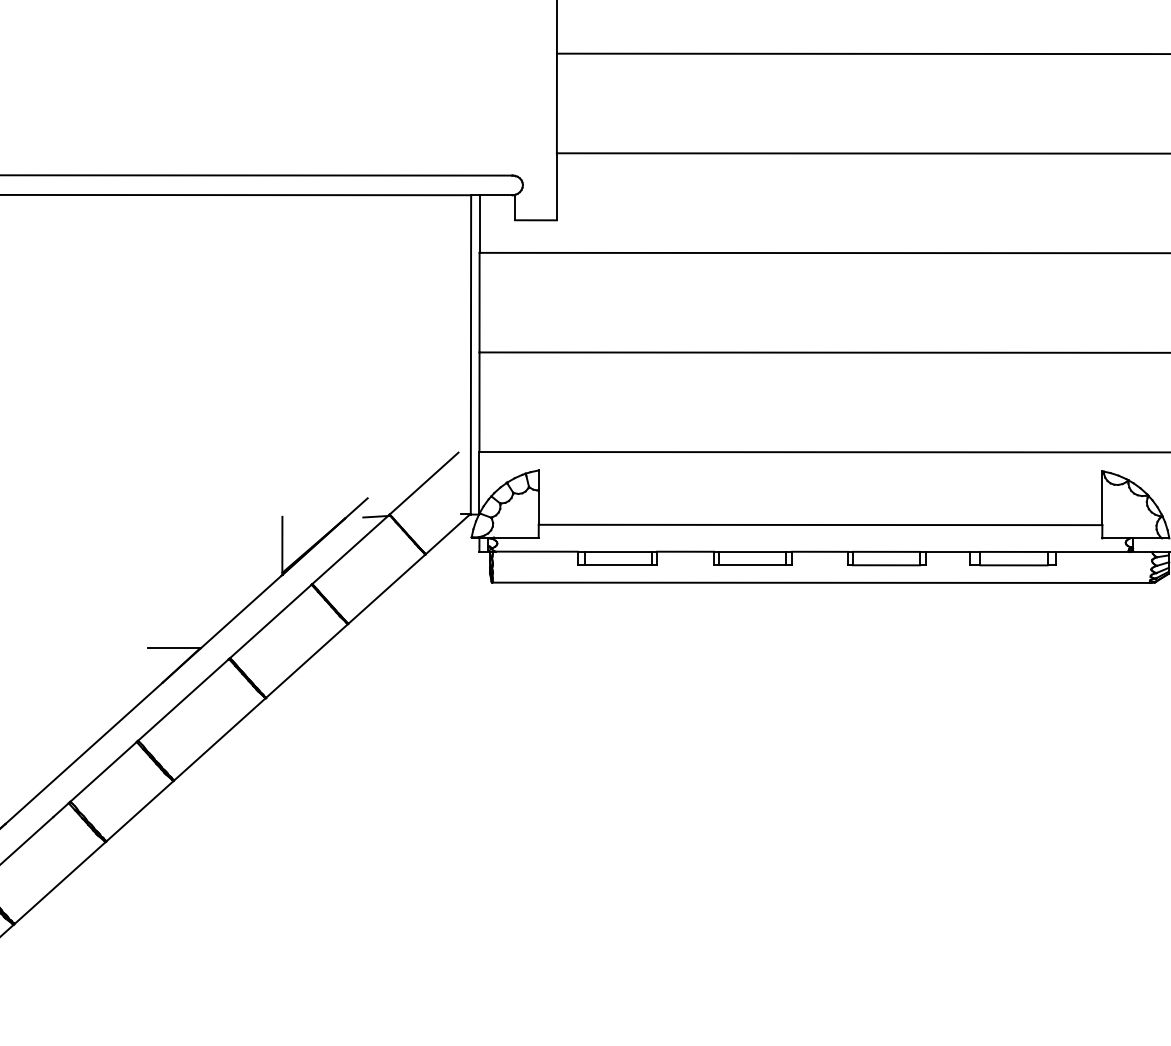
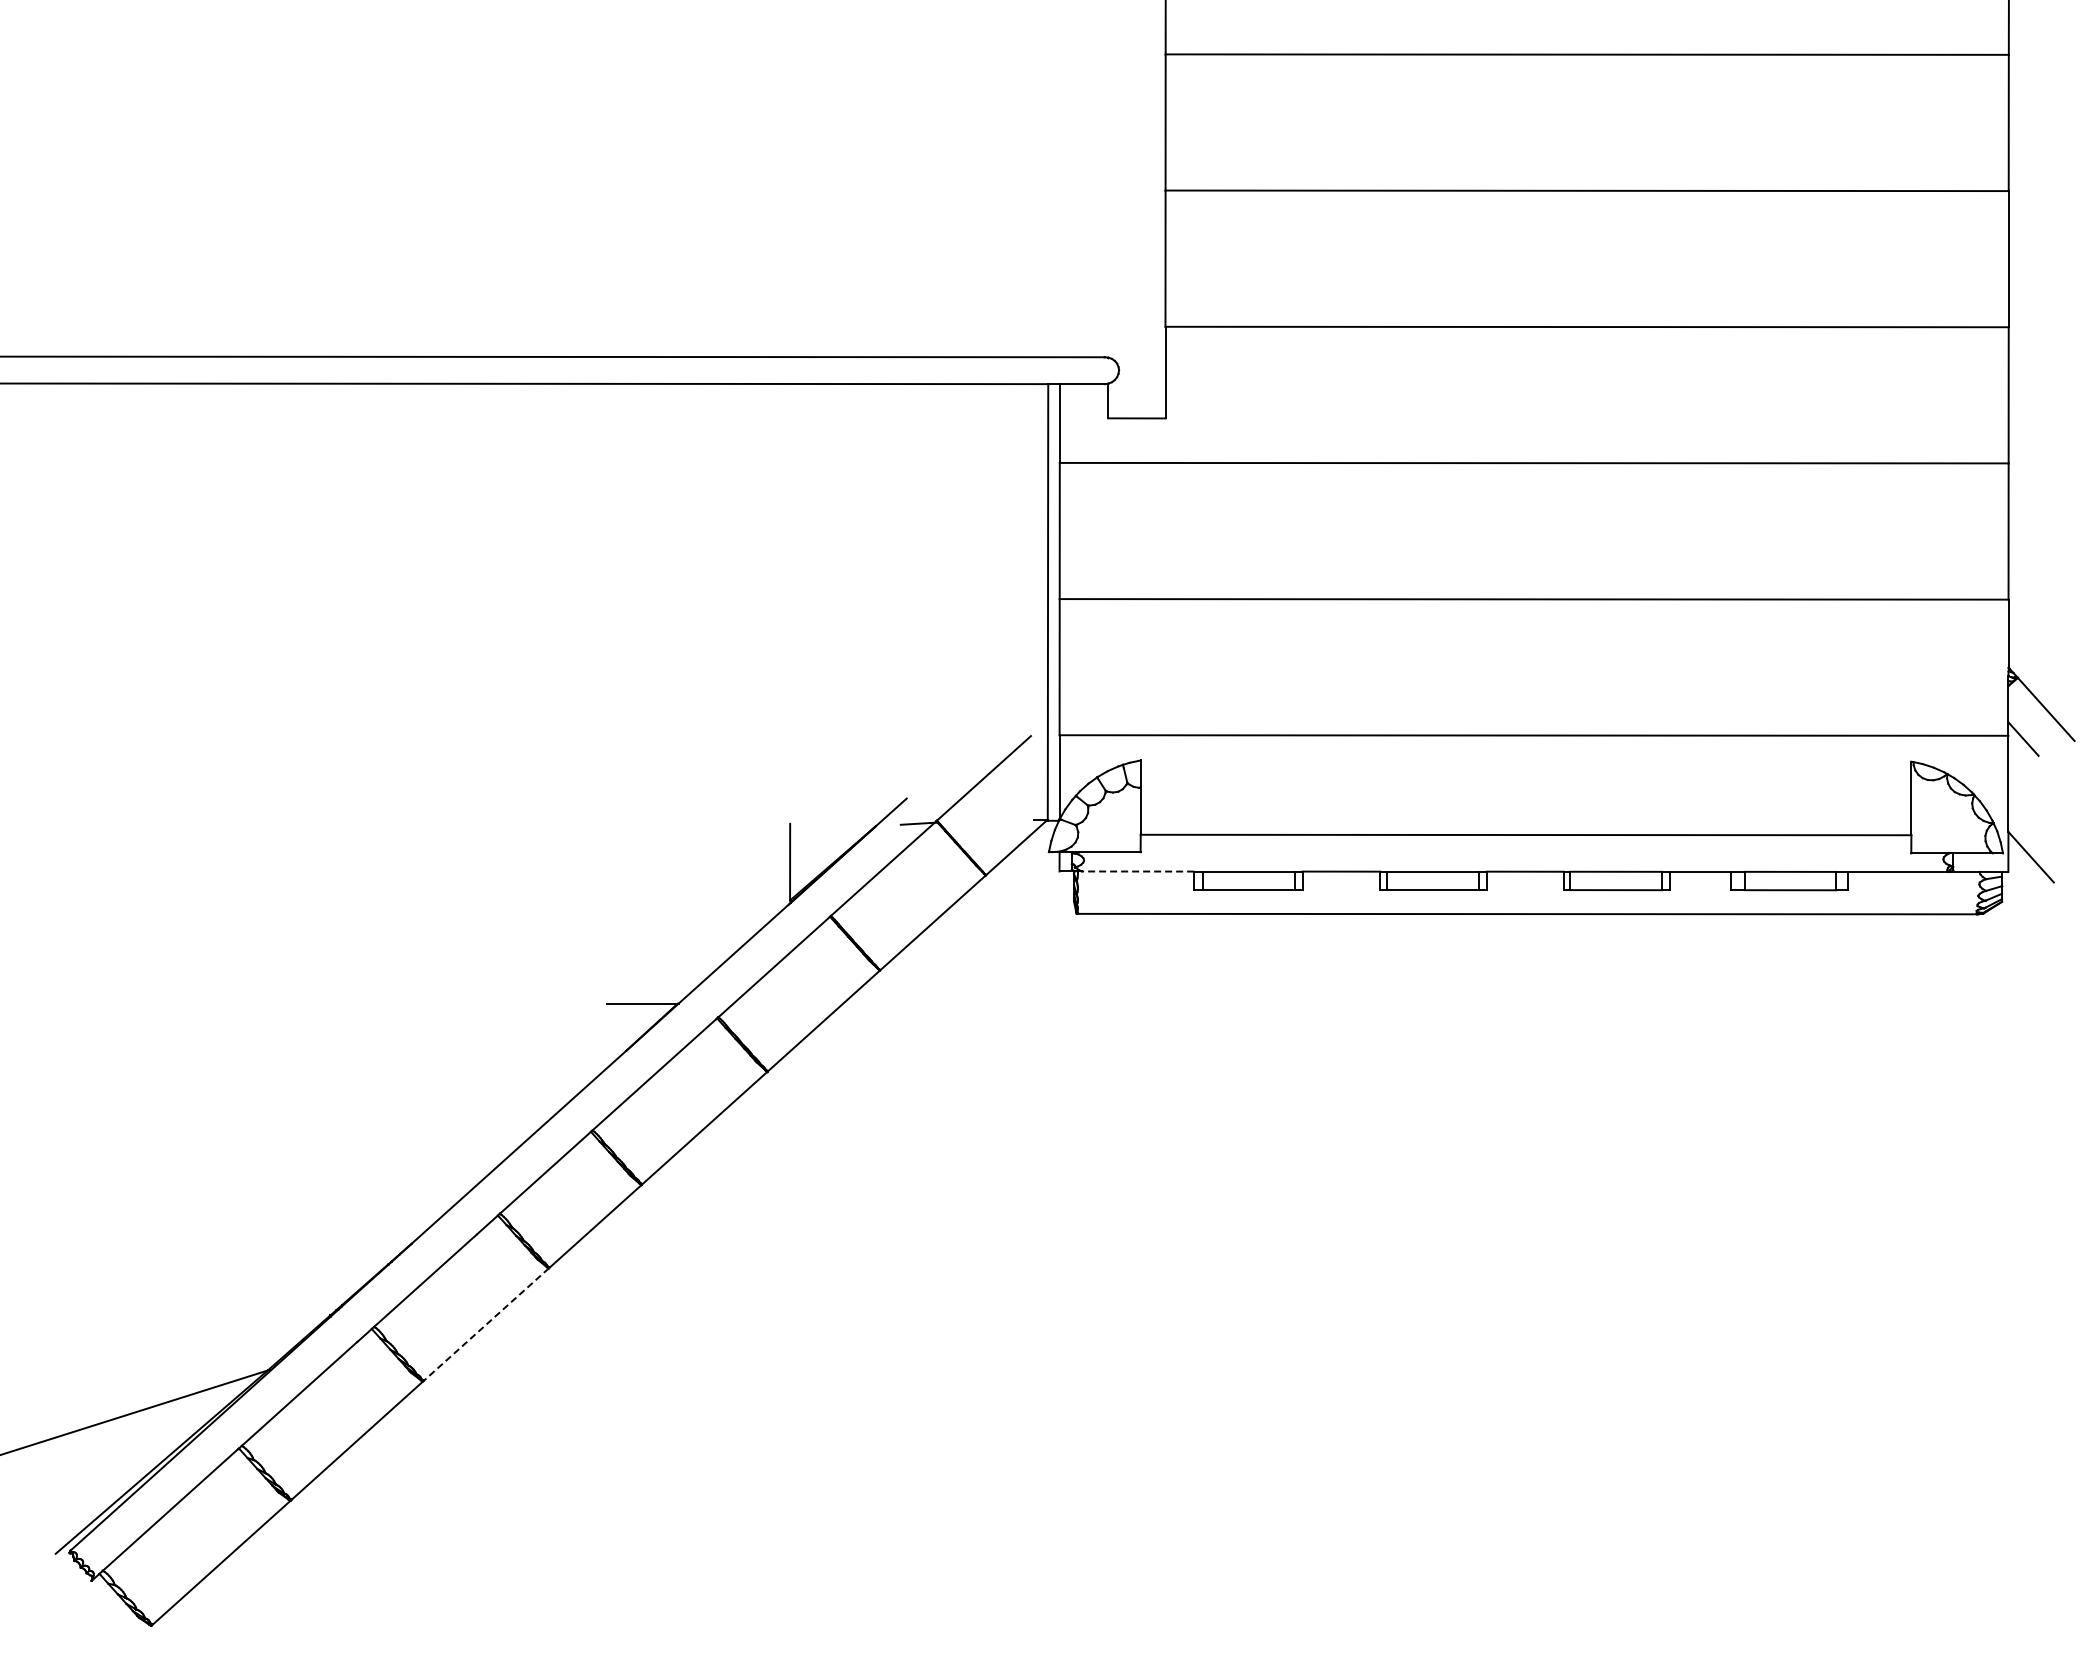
line: (536, 551) -> (1137, 871), solid -> dashed
line: (60, 882) -> (486, 1324), solid -> dashed

